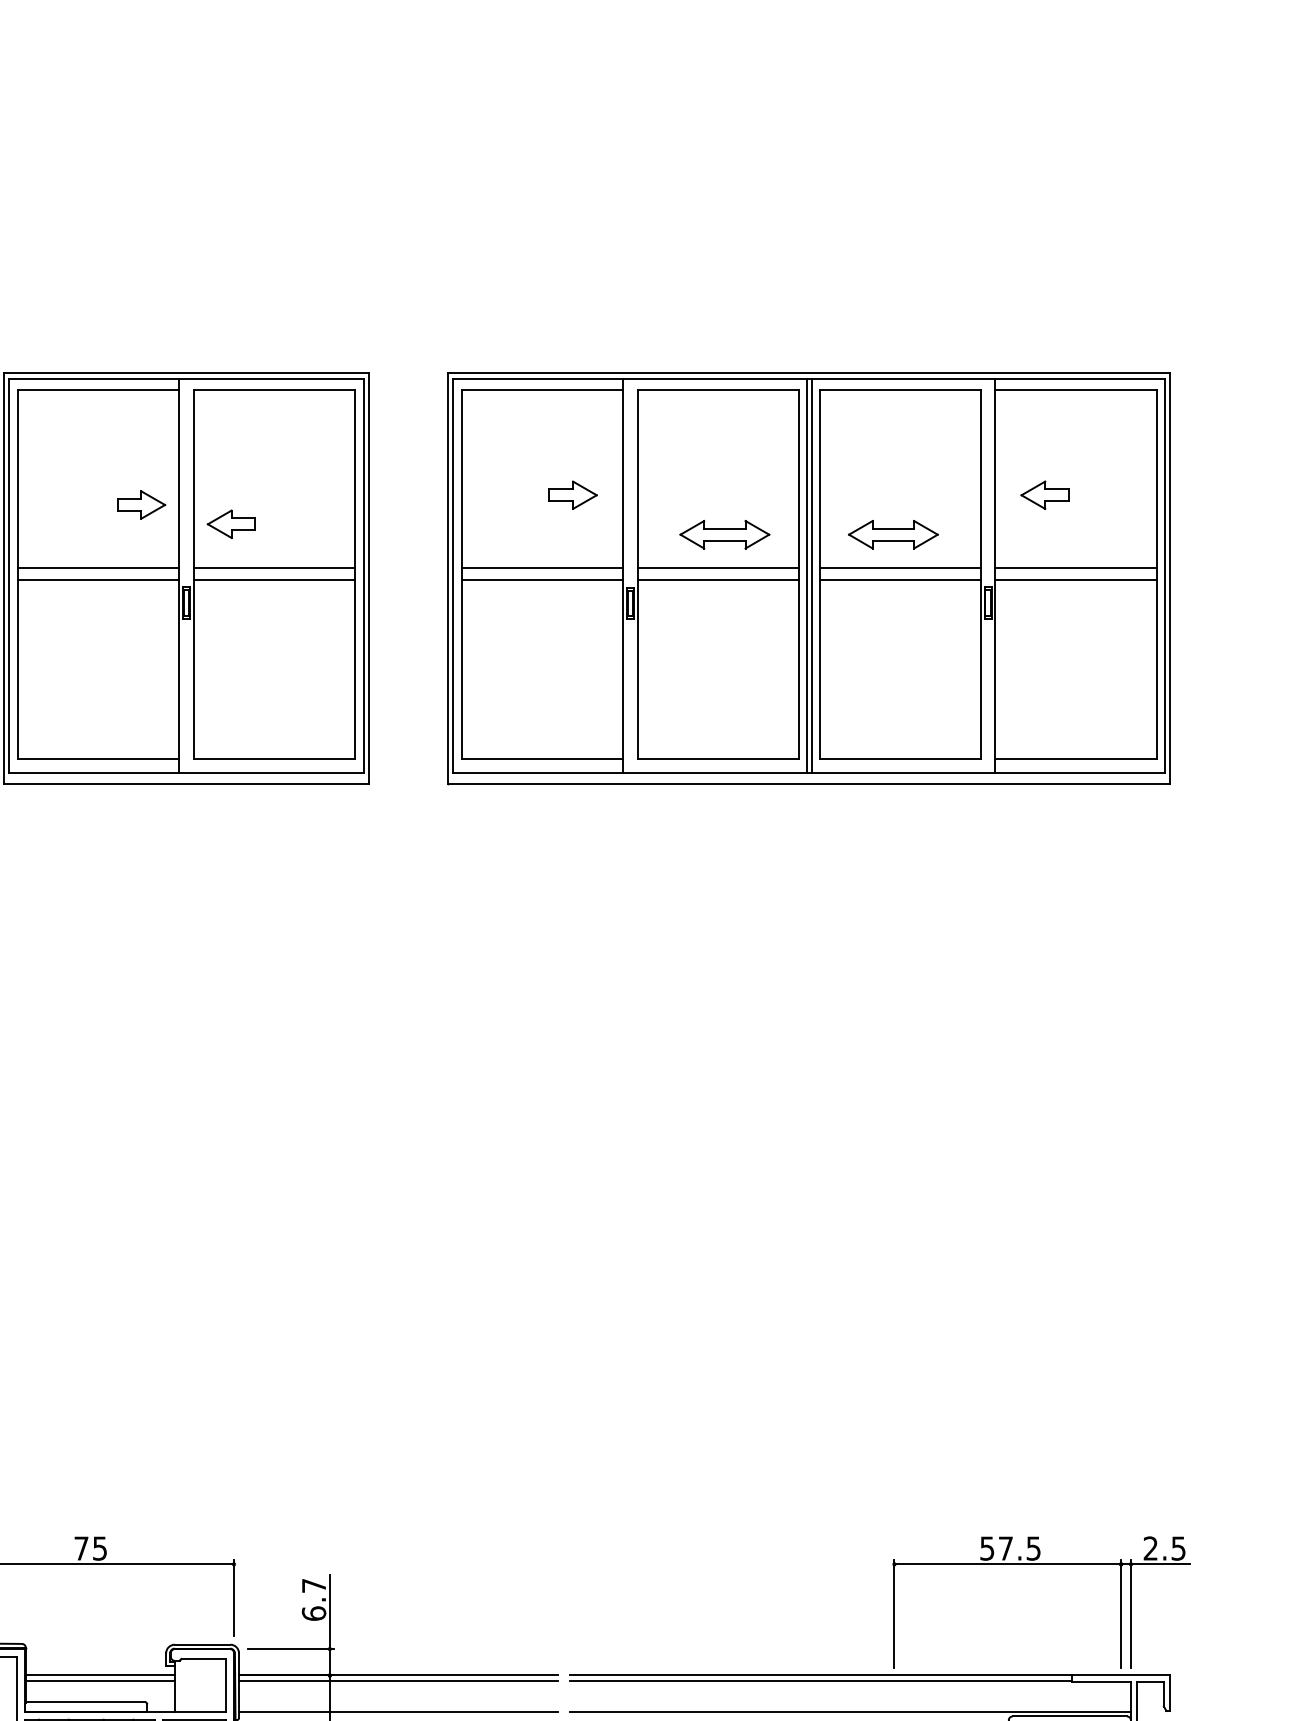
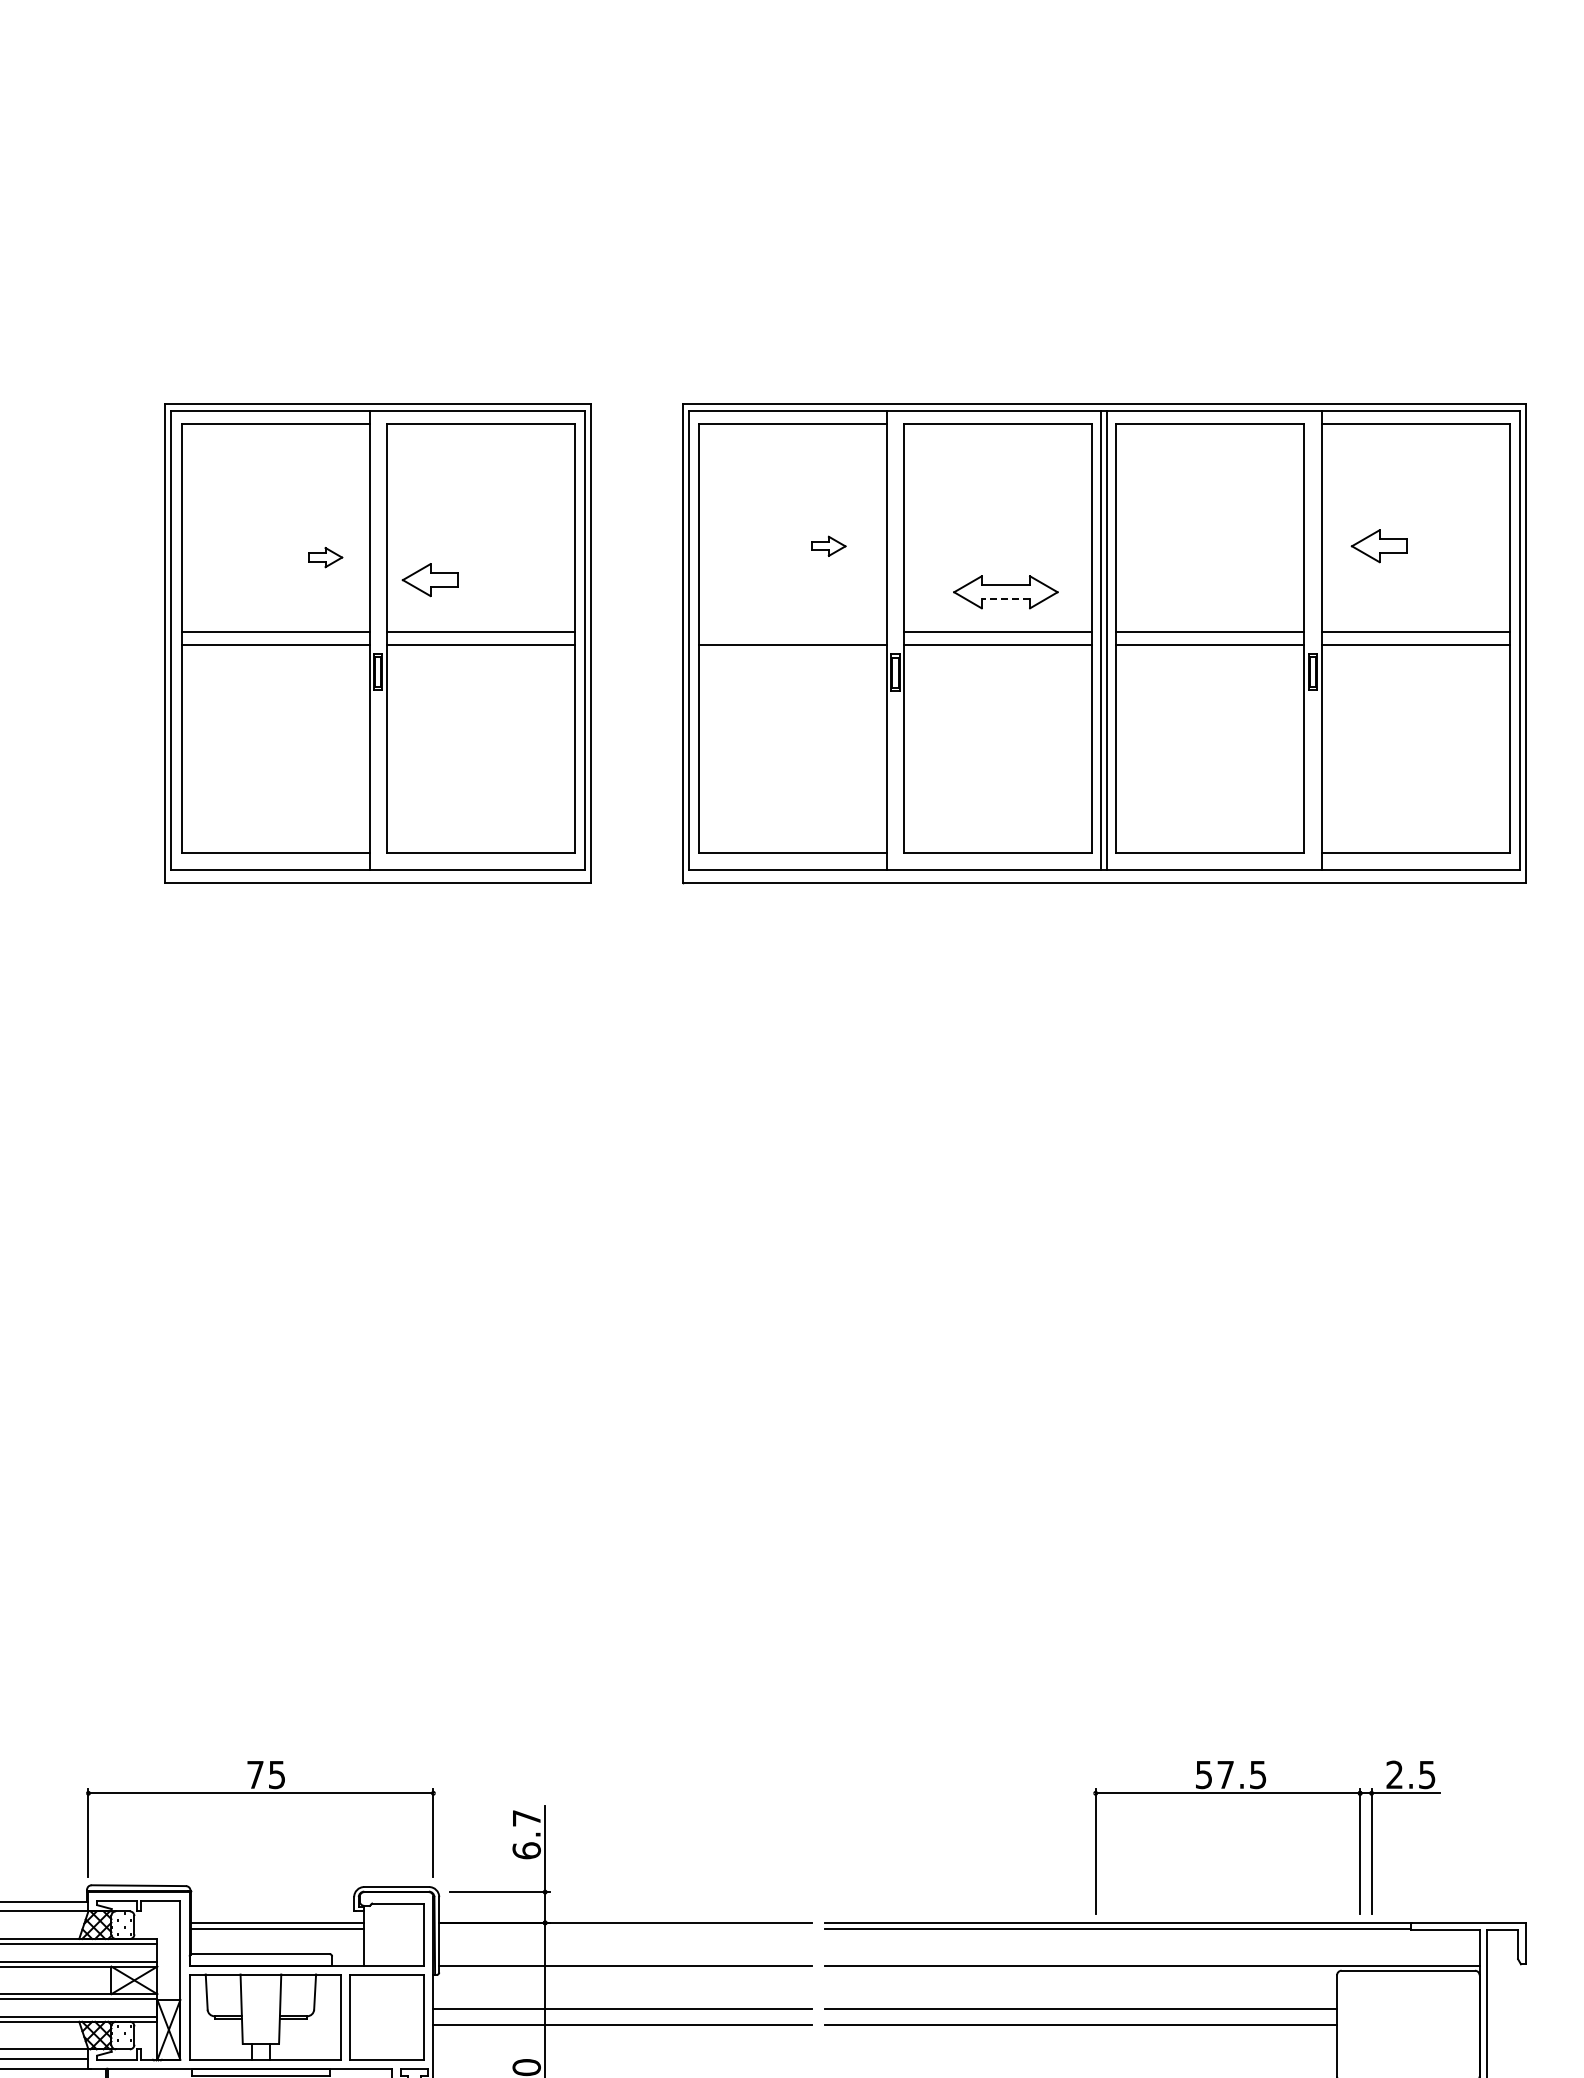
part: (572, 495) -> (828, 546), size x0.6
part: (141, 504) -> (325, 557), size x0.6
part: (893, 534) -> (1202, 592), removed
line: (724, 540) -> (1005, 599), solid -> dashed
line: (541, 568) -> (792, 631), removed
part: (1040, 1564) -> (1266, 1793), moved
line: (398, 1681) -> (625, 1929), removed

